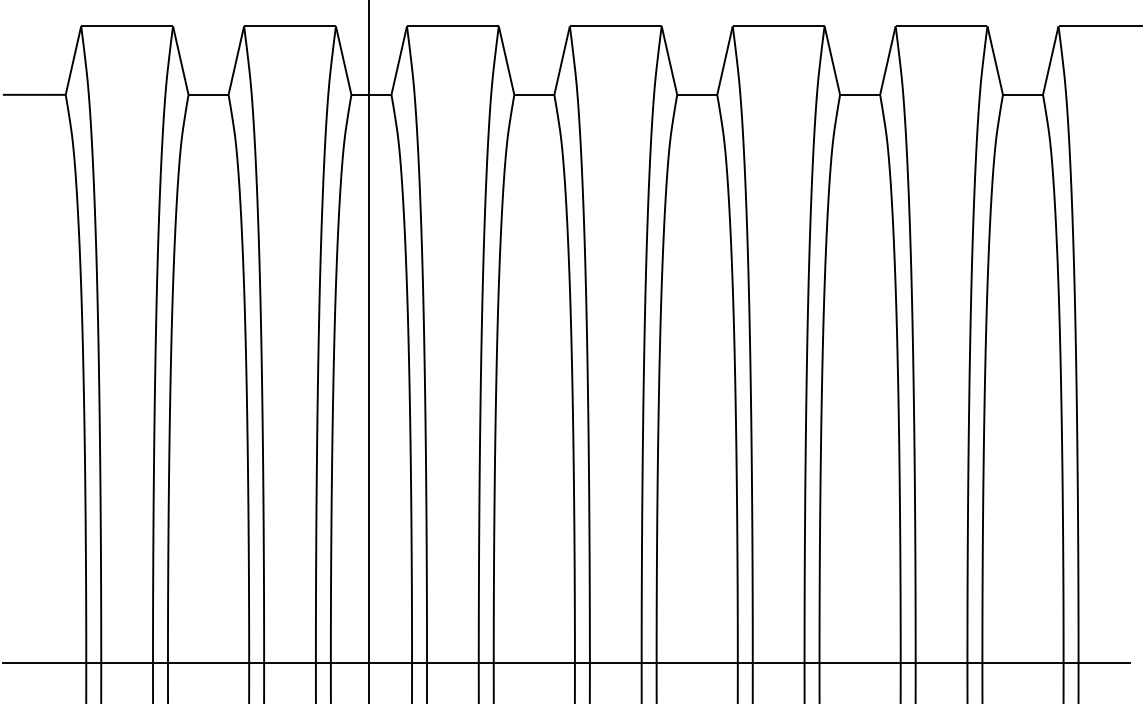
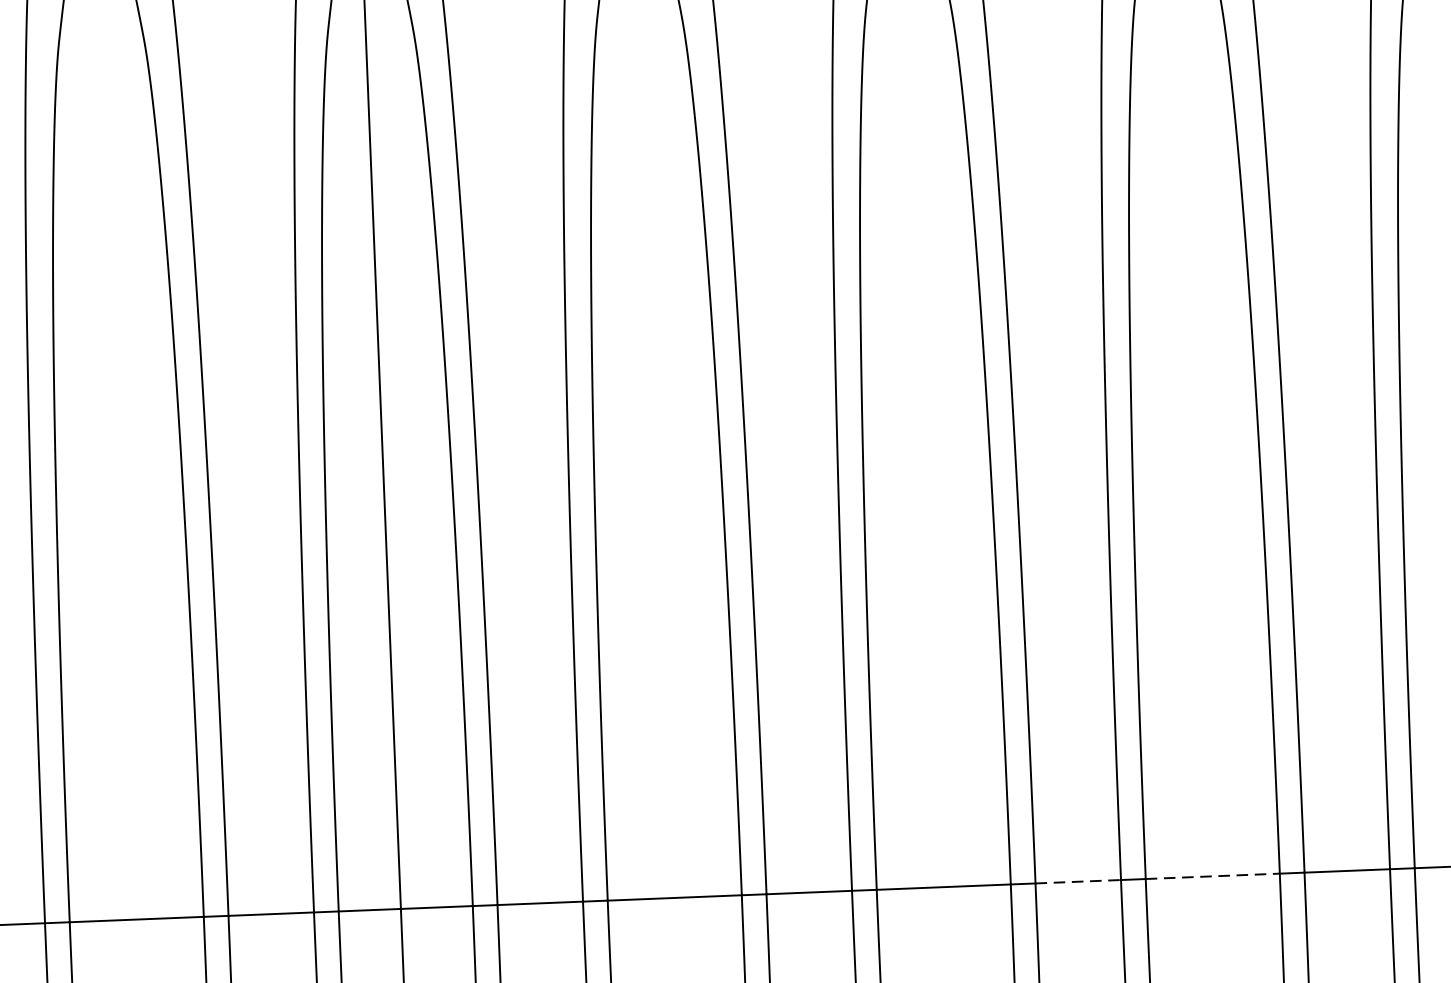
line: (778, 662) -> (1077, 881), solid -> dashed
line: (860, 662) -> (1213, 876), solid -> dashed

